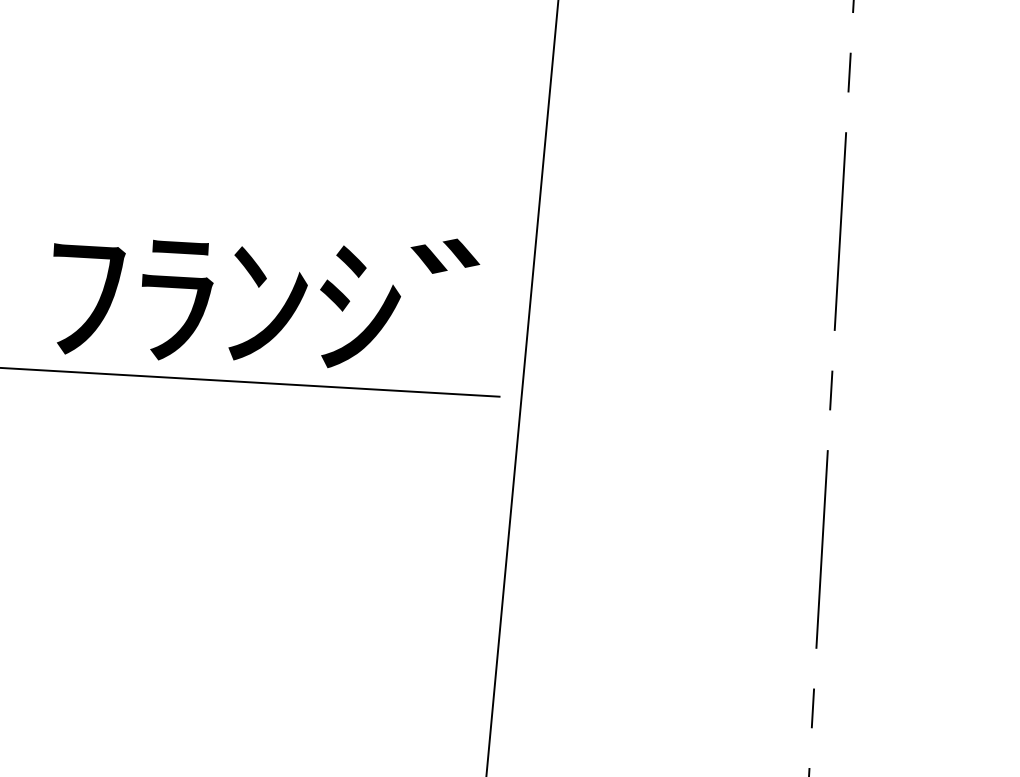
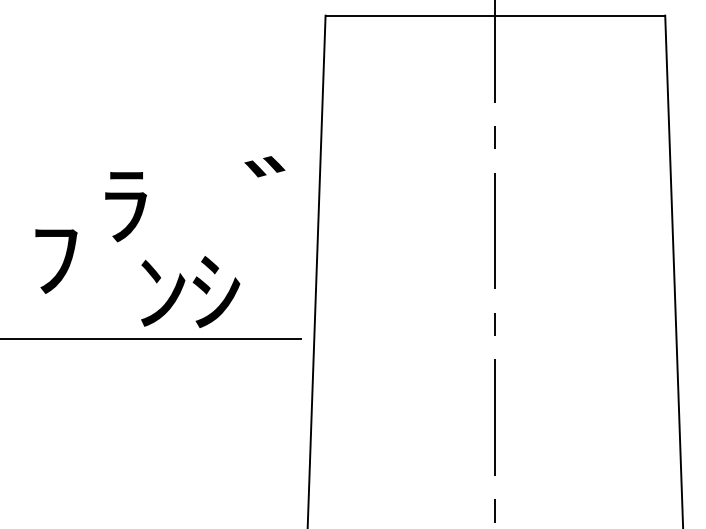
text: (444, 255) -> (264, 166), moved
text: (86, 300) -> (56, 261), moved
text: (177, 301) -> (126, 207), moved

